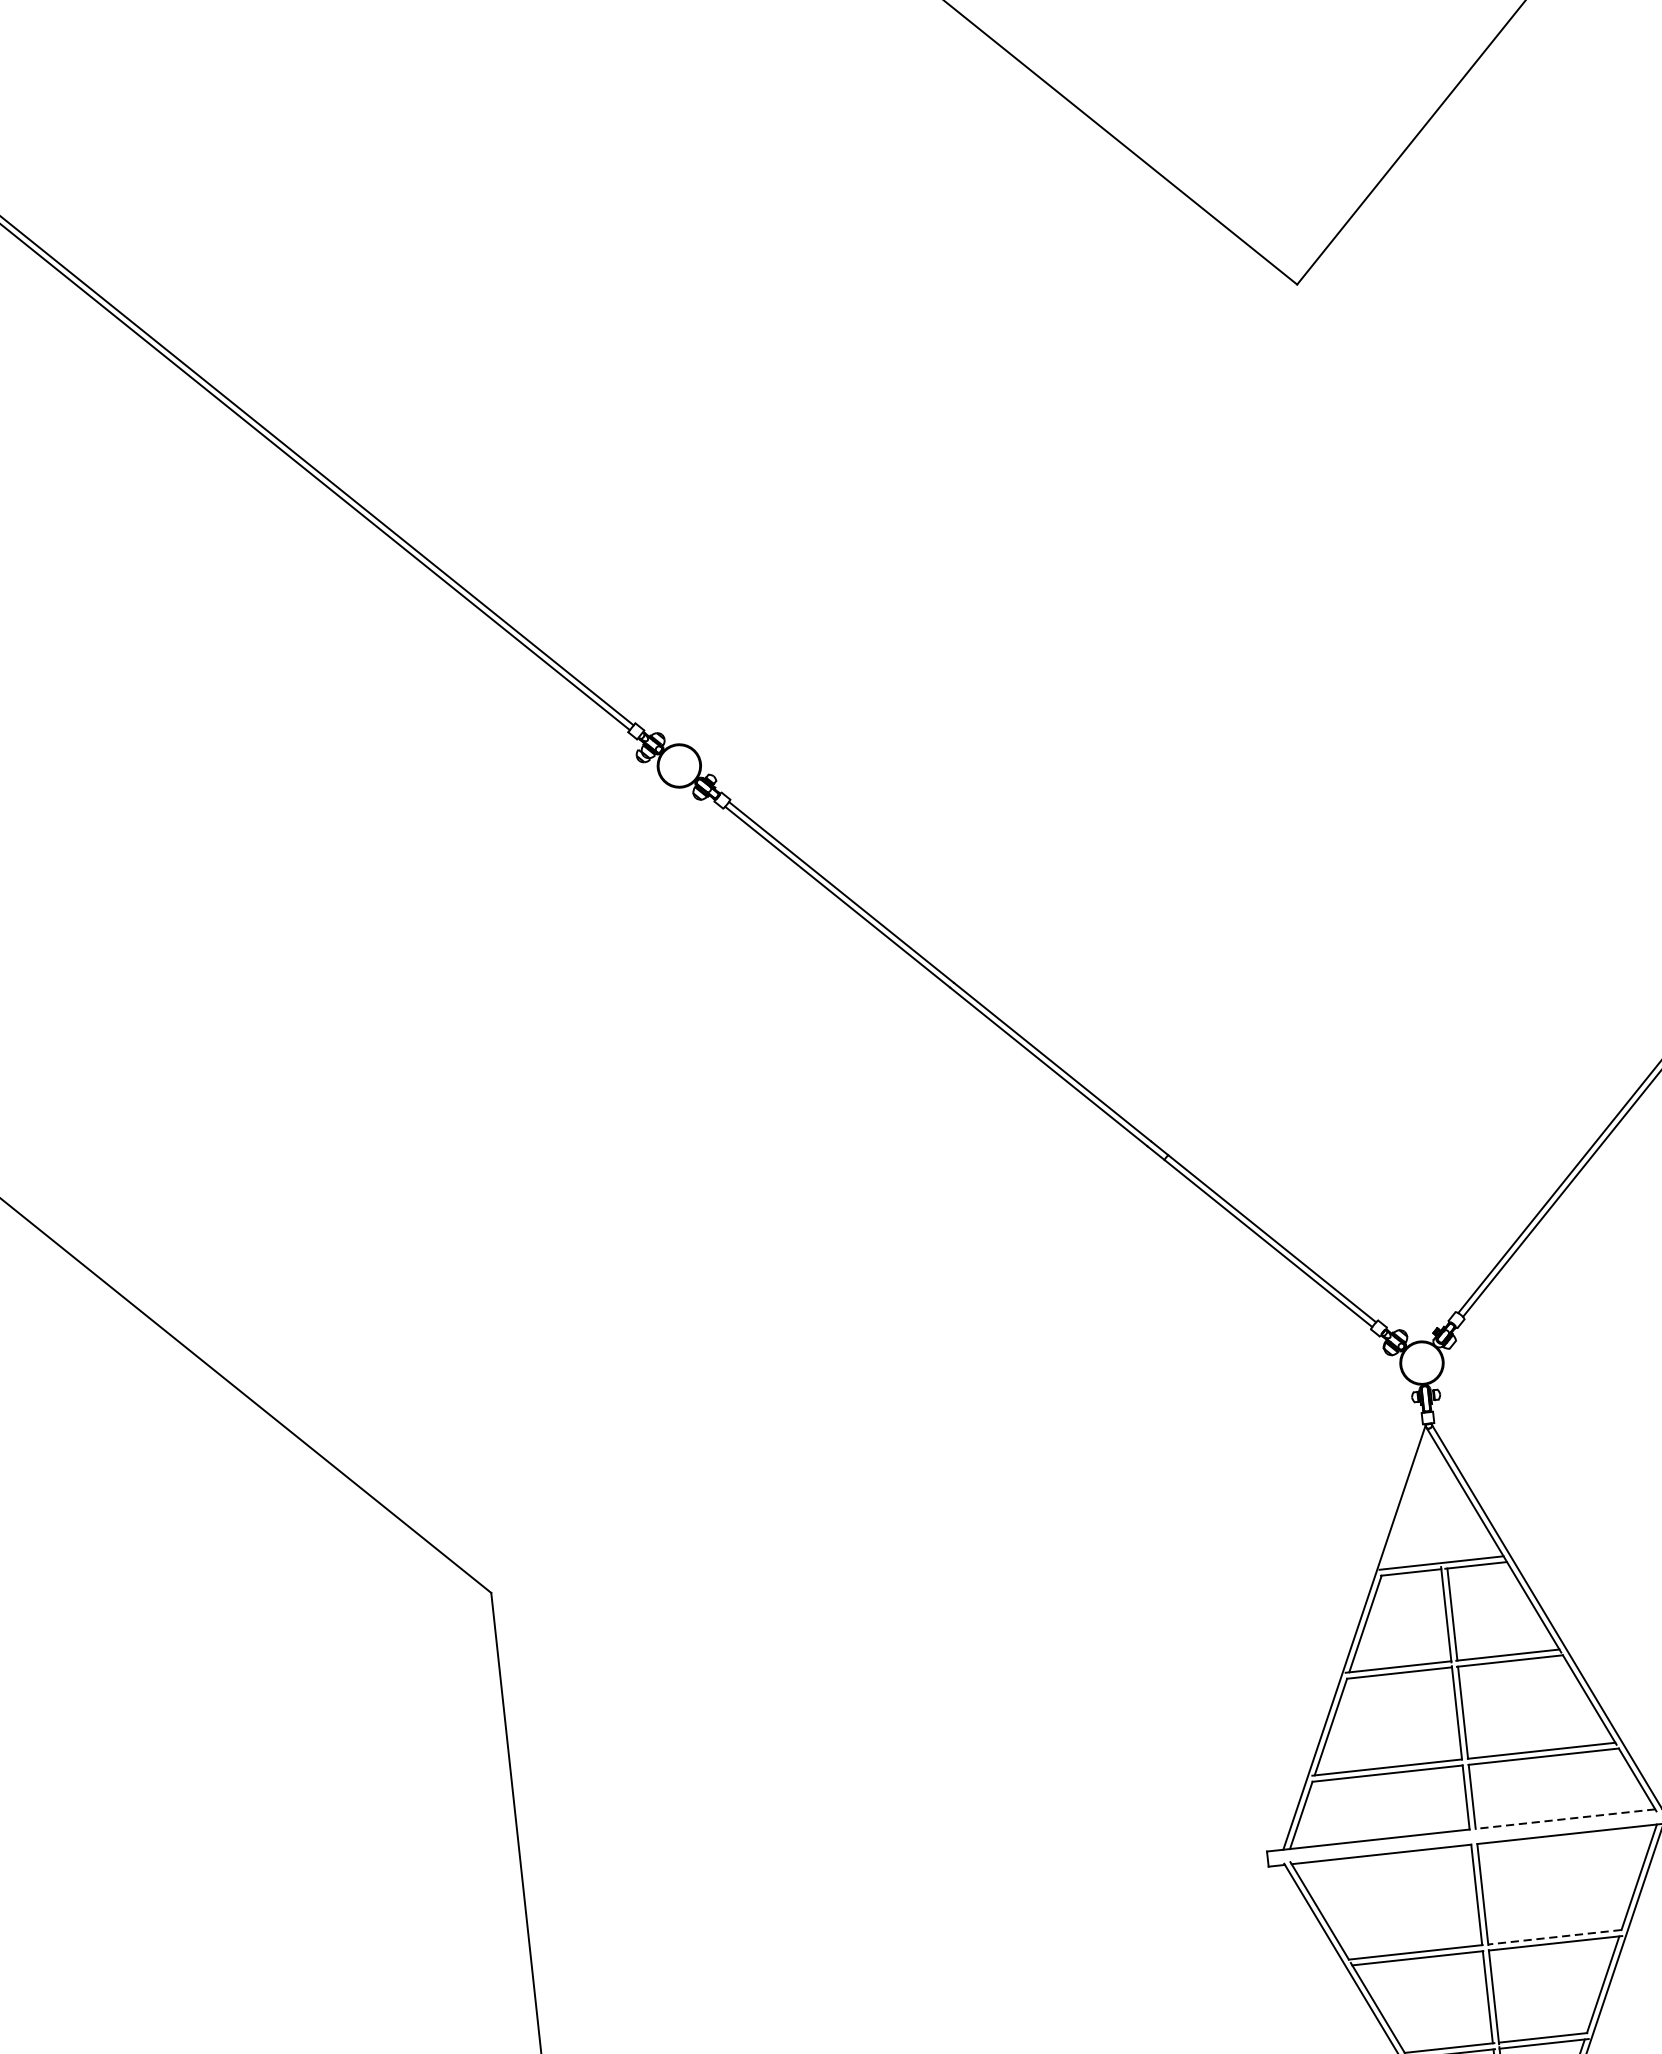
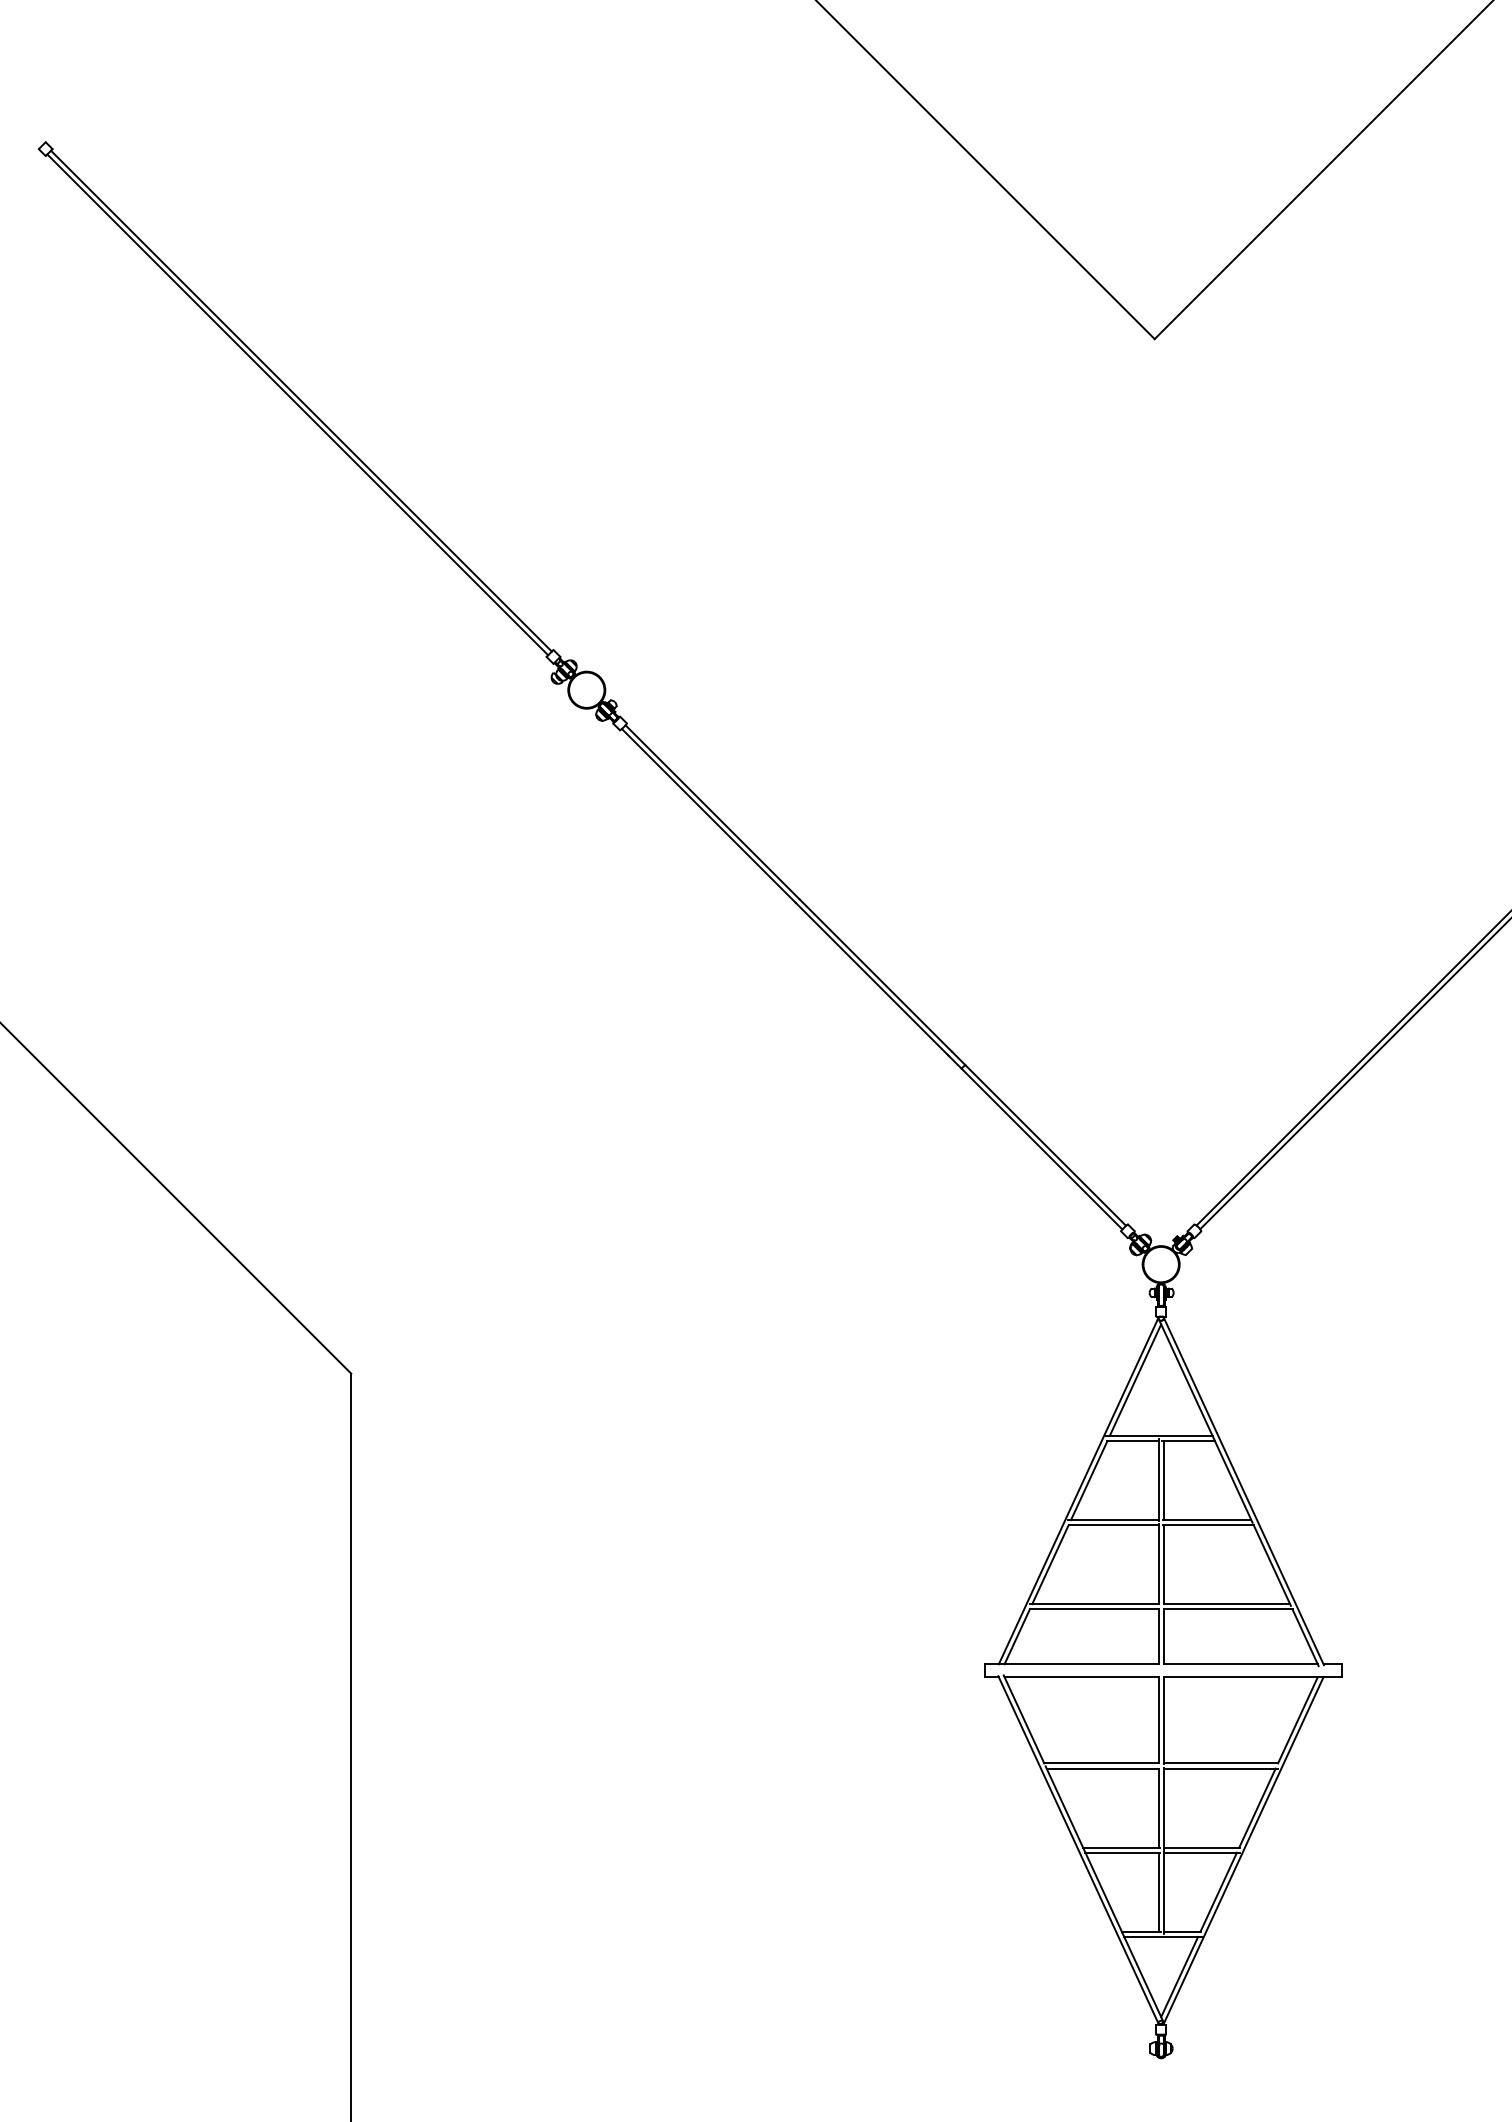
line: (1406, 1500) -> (1135, 1379), added
line: (1565, 1819) -> (1240, 1664), dashed -> solid
line: (1554, 1937) -> (1220, 1763), dashed -> solid

